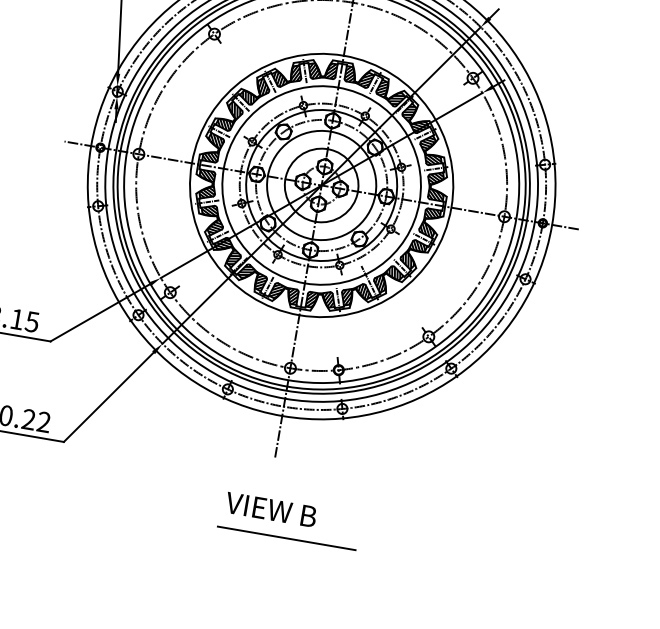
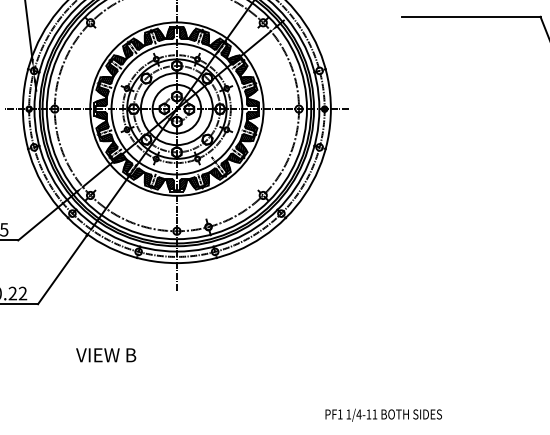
text: (271, 510) -> (106, 355), moved
line: (286, 539) -> (193, 342), removed

